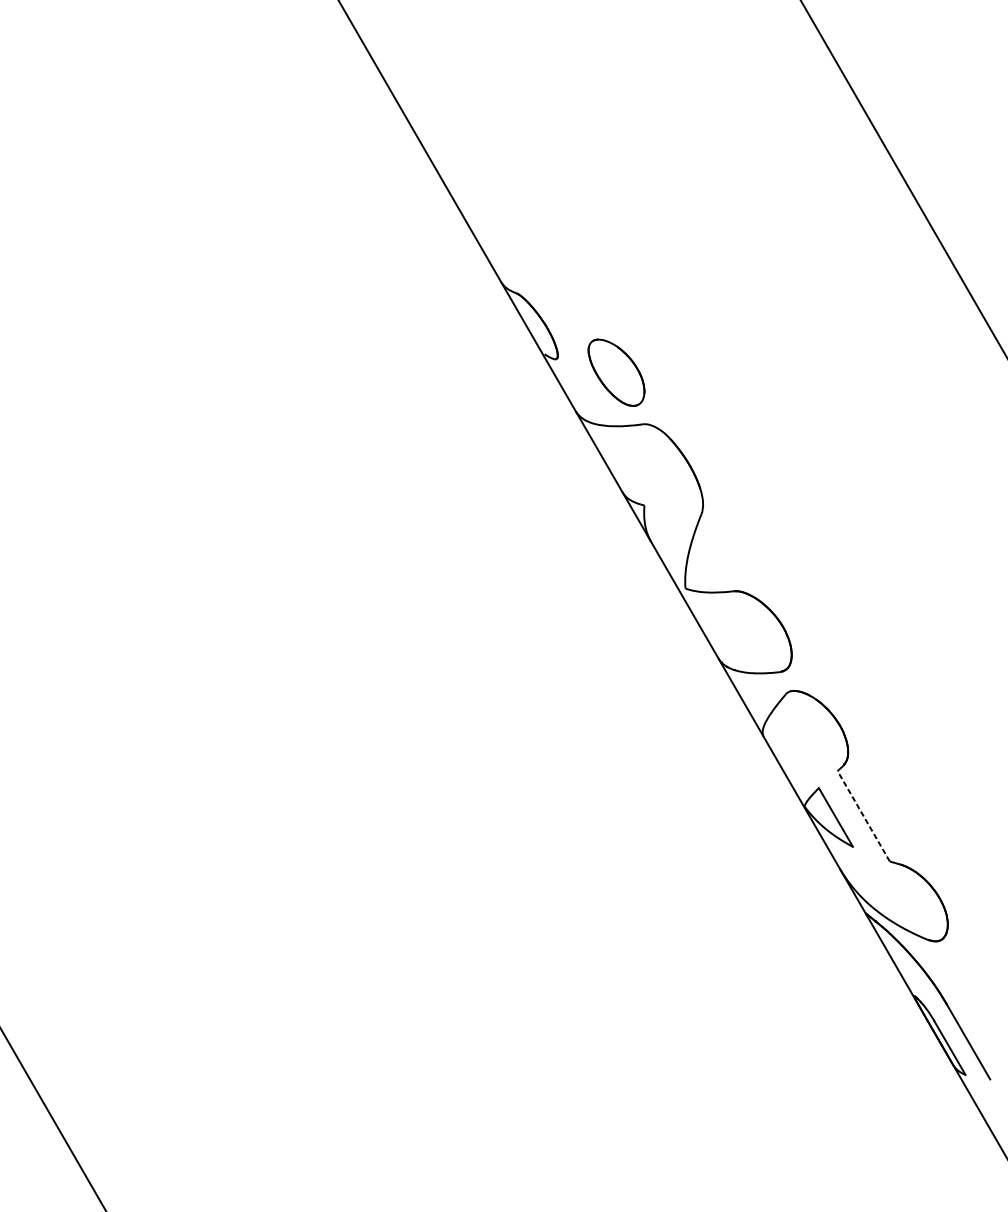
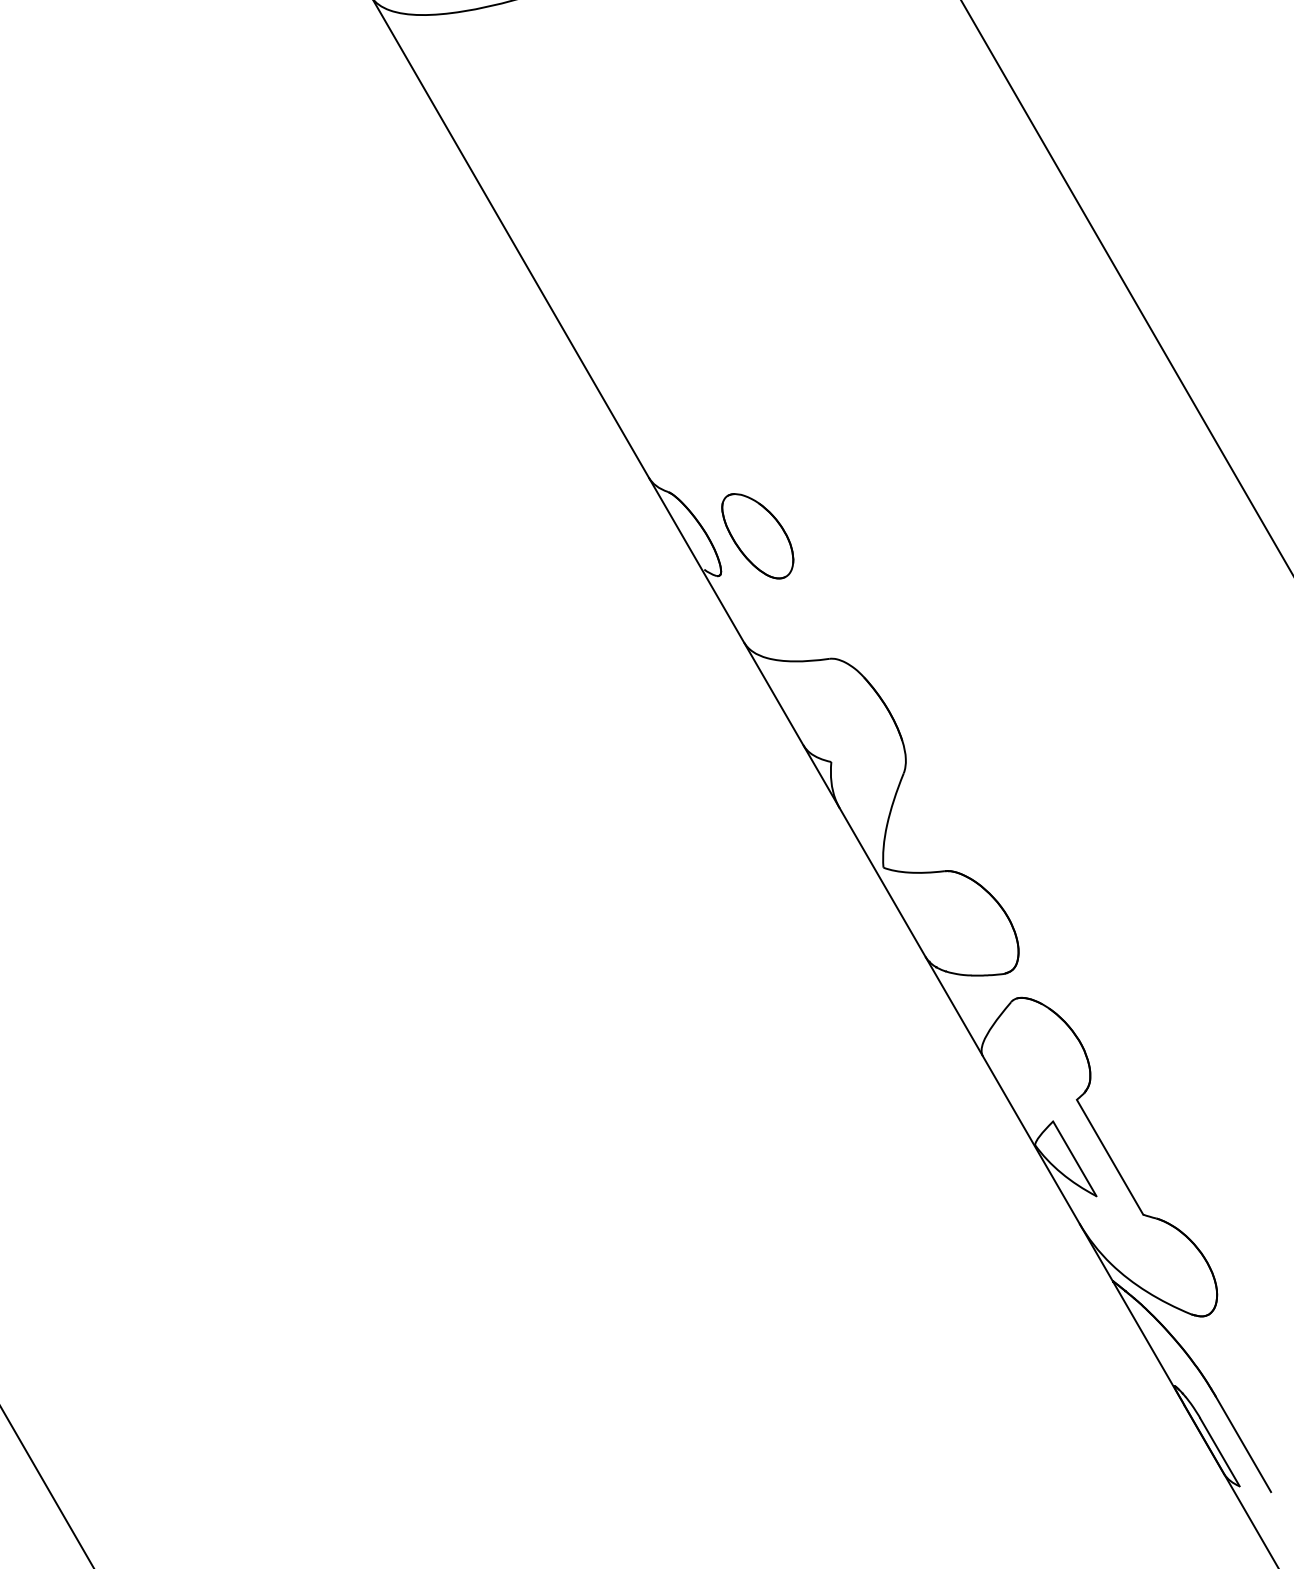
part: (616, 372) -> (757, 536), moved
line: (863, 815) -> (1109, 1156), dashed -> solid

